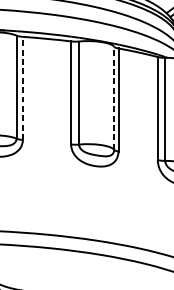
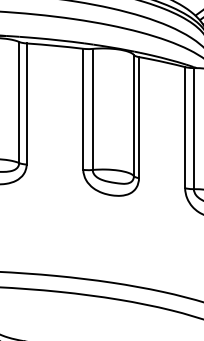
line: (22, 88) -> (26, 104), dashed -> solid
line: (113, 98) -> (133, 115), dashed -> solid

